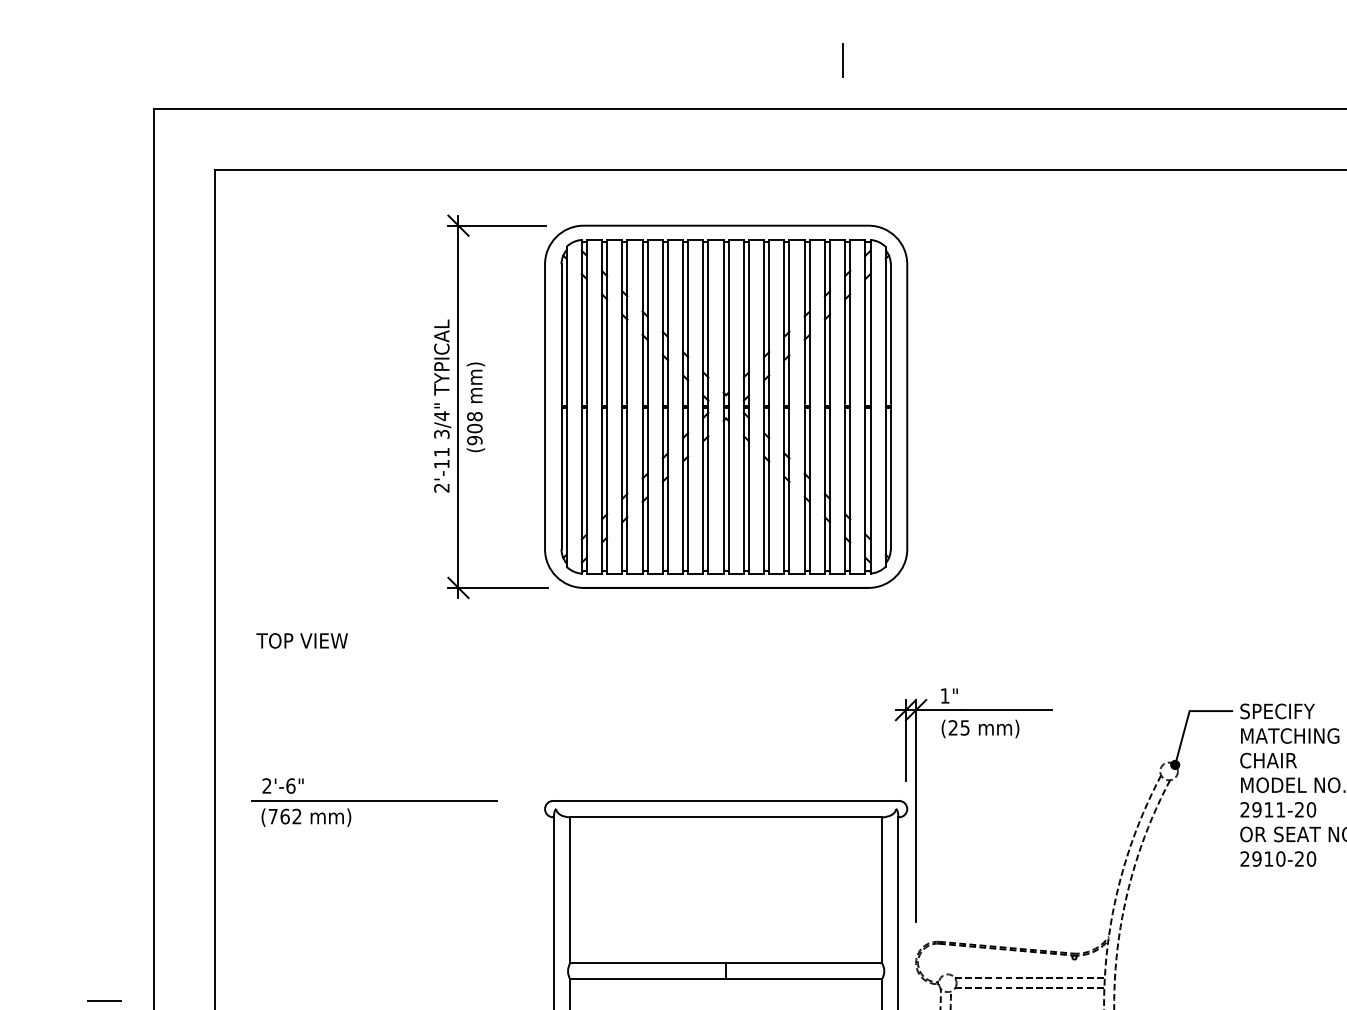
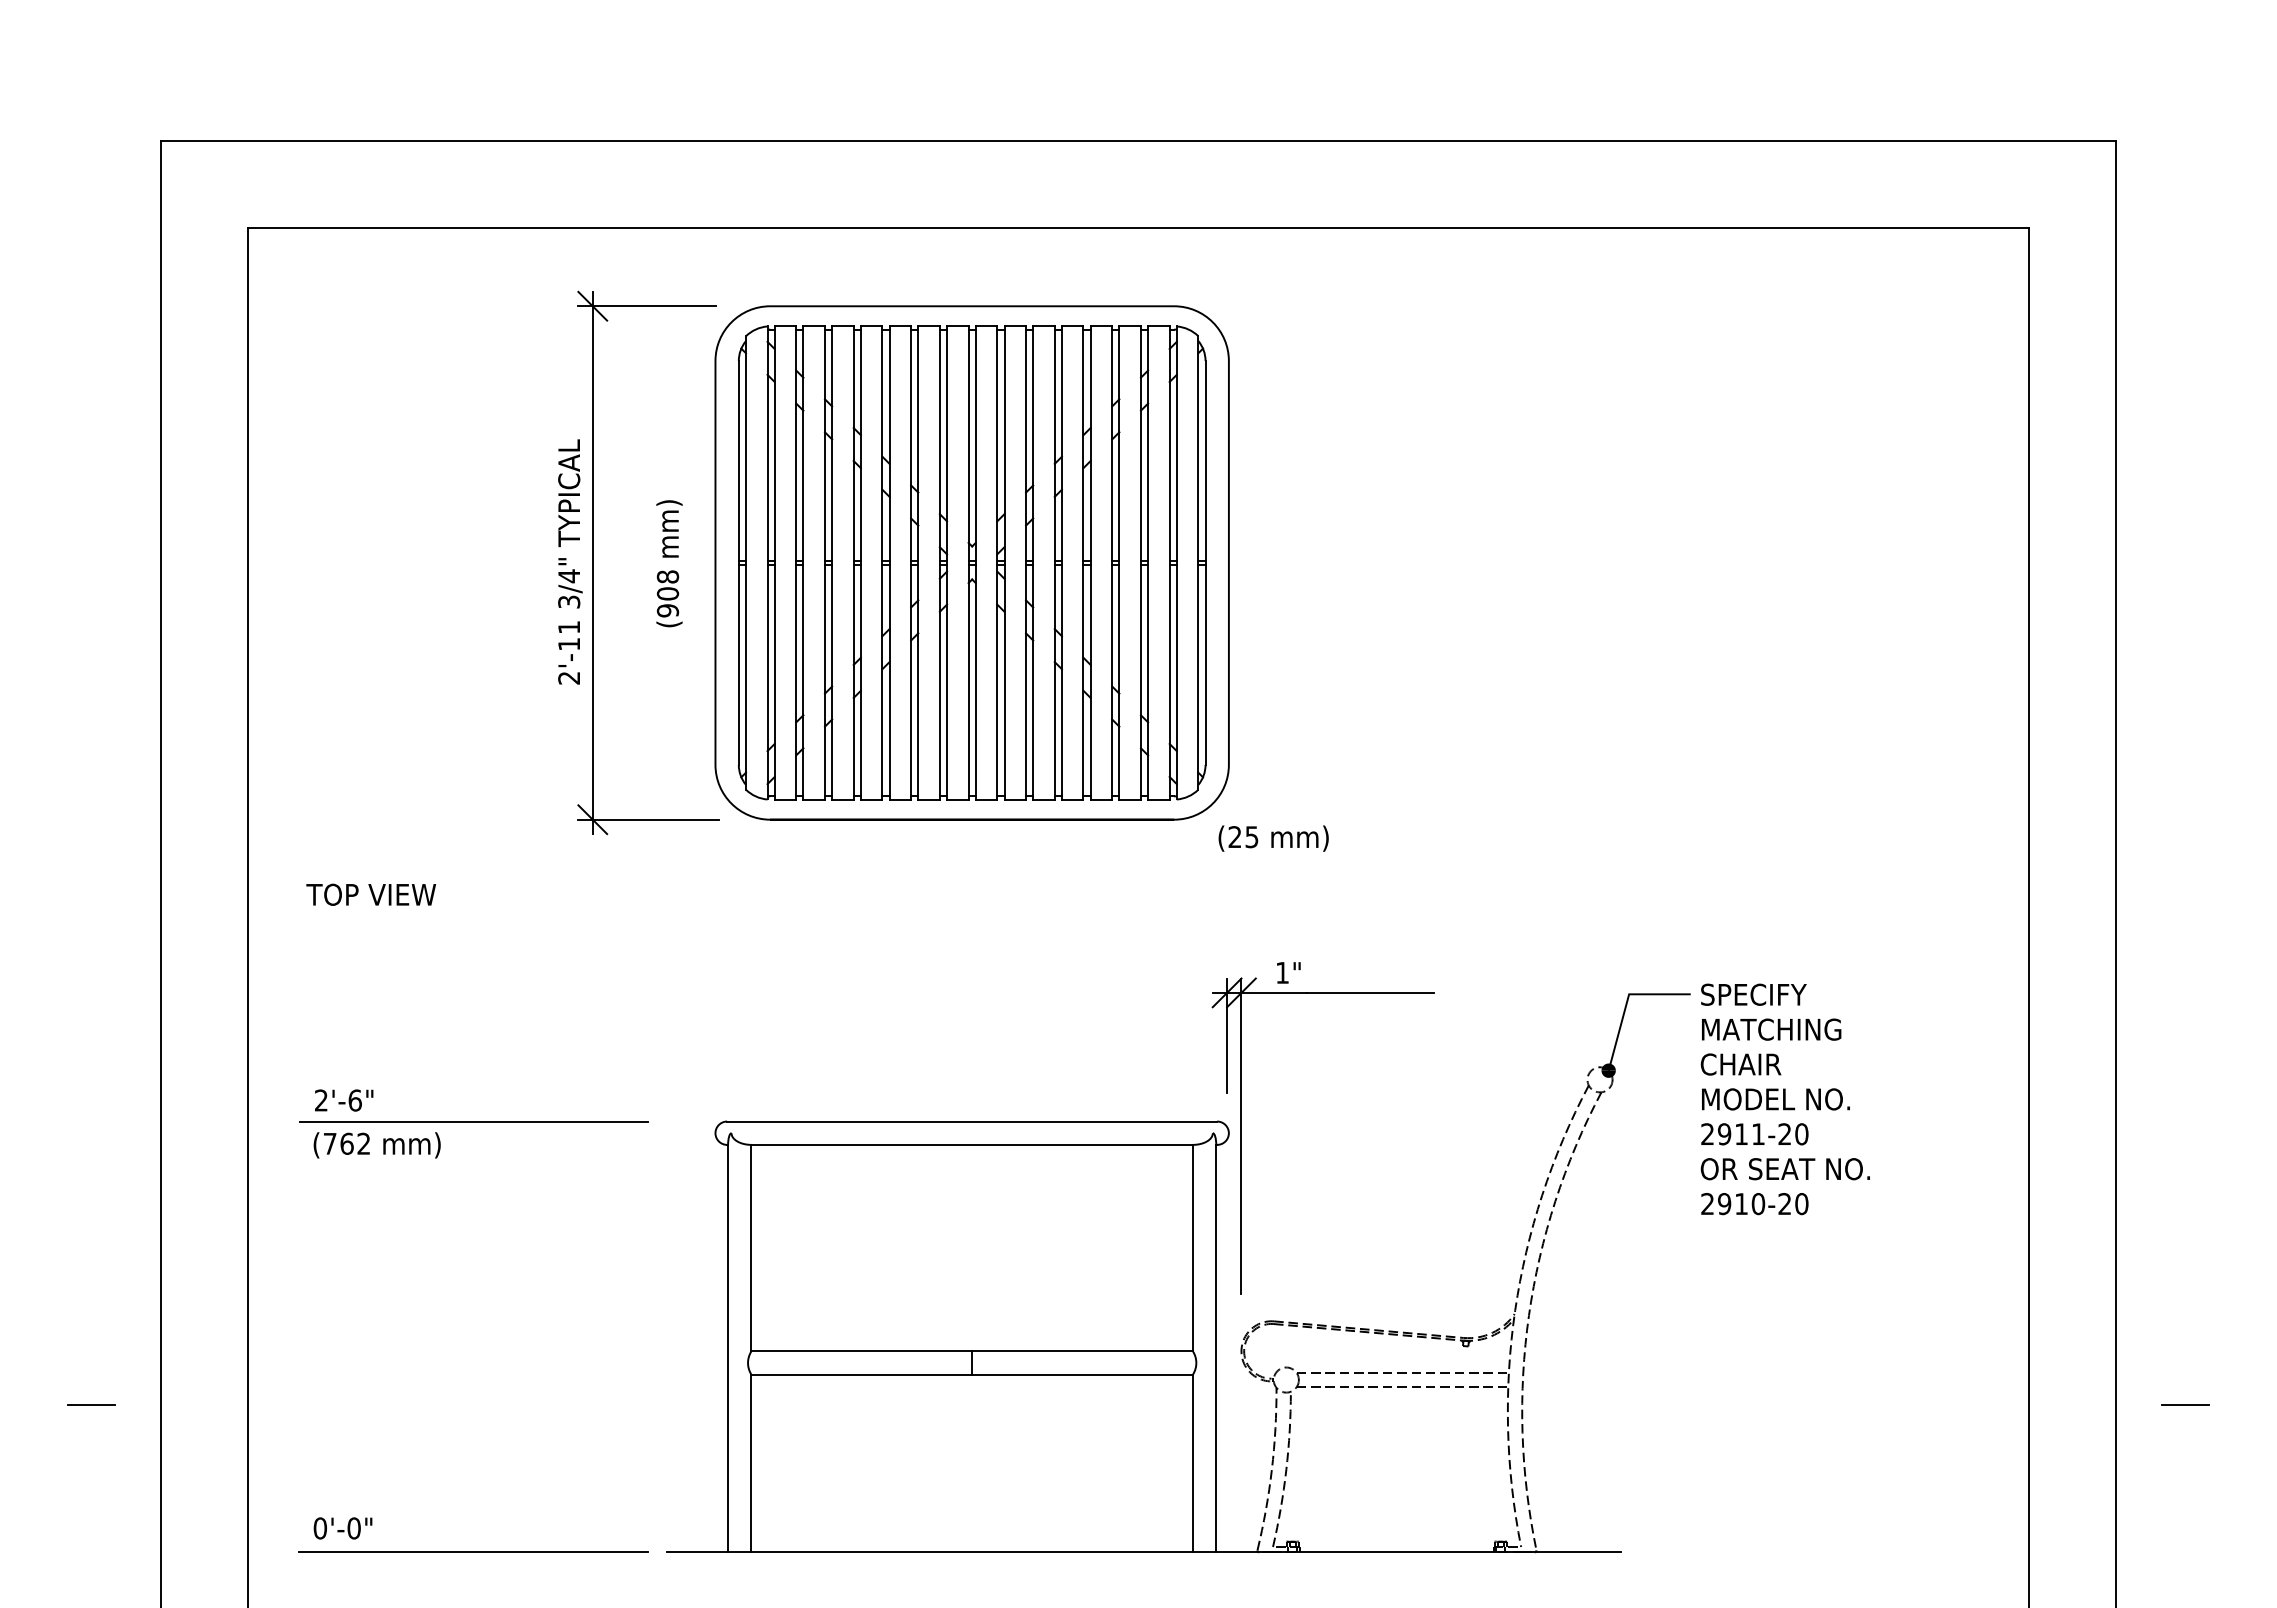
line: (843, 60) -> (1138, 71), removed
text: (475, 407) -> (669, 563), moved
text: (980, 728) -> (1273, 838), moved

